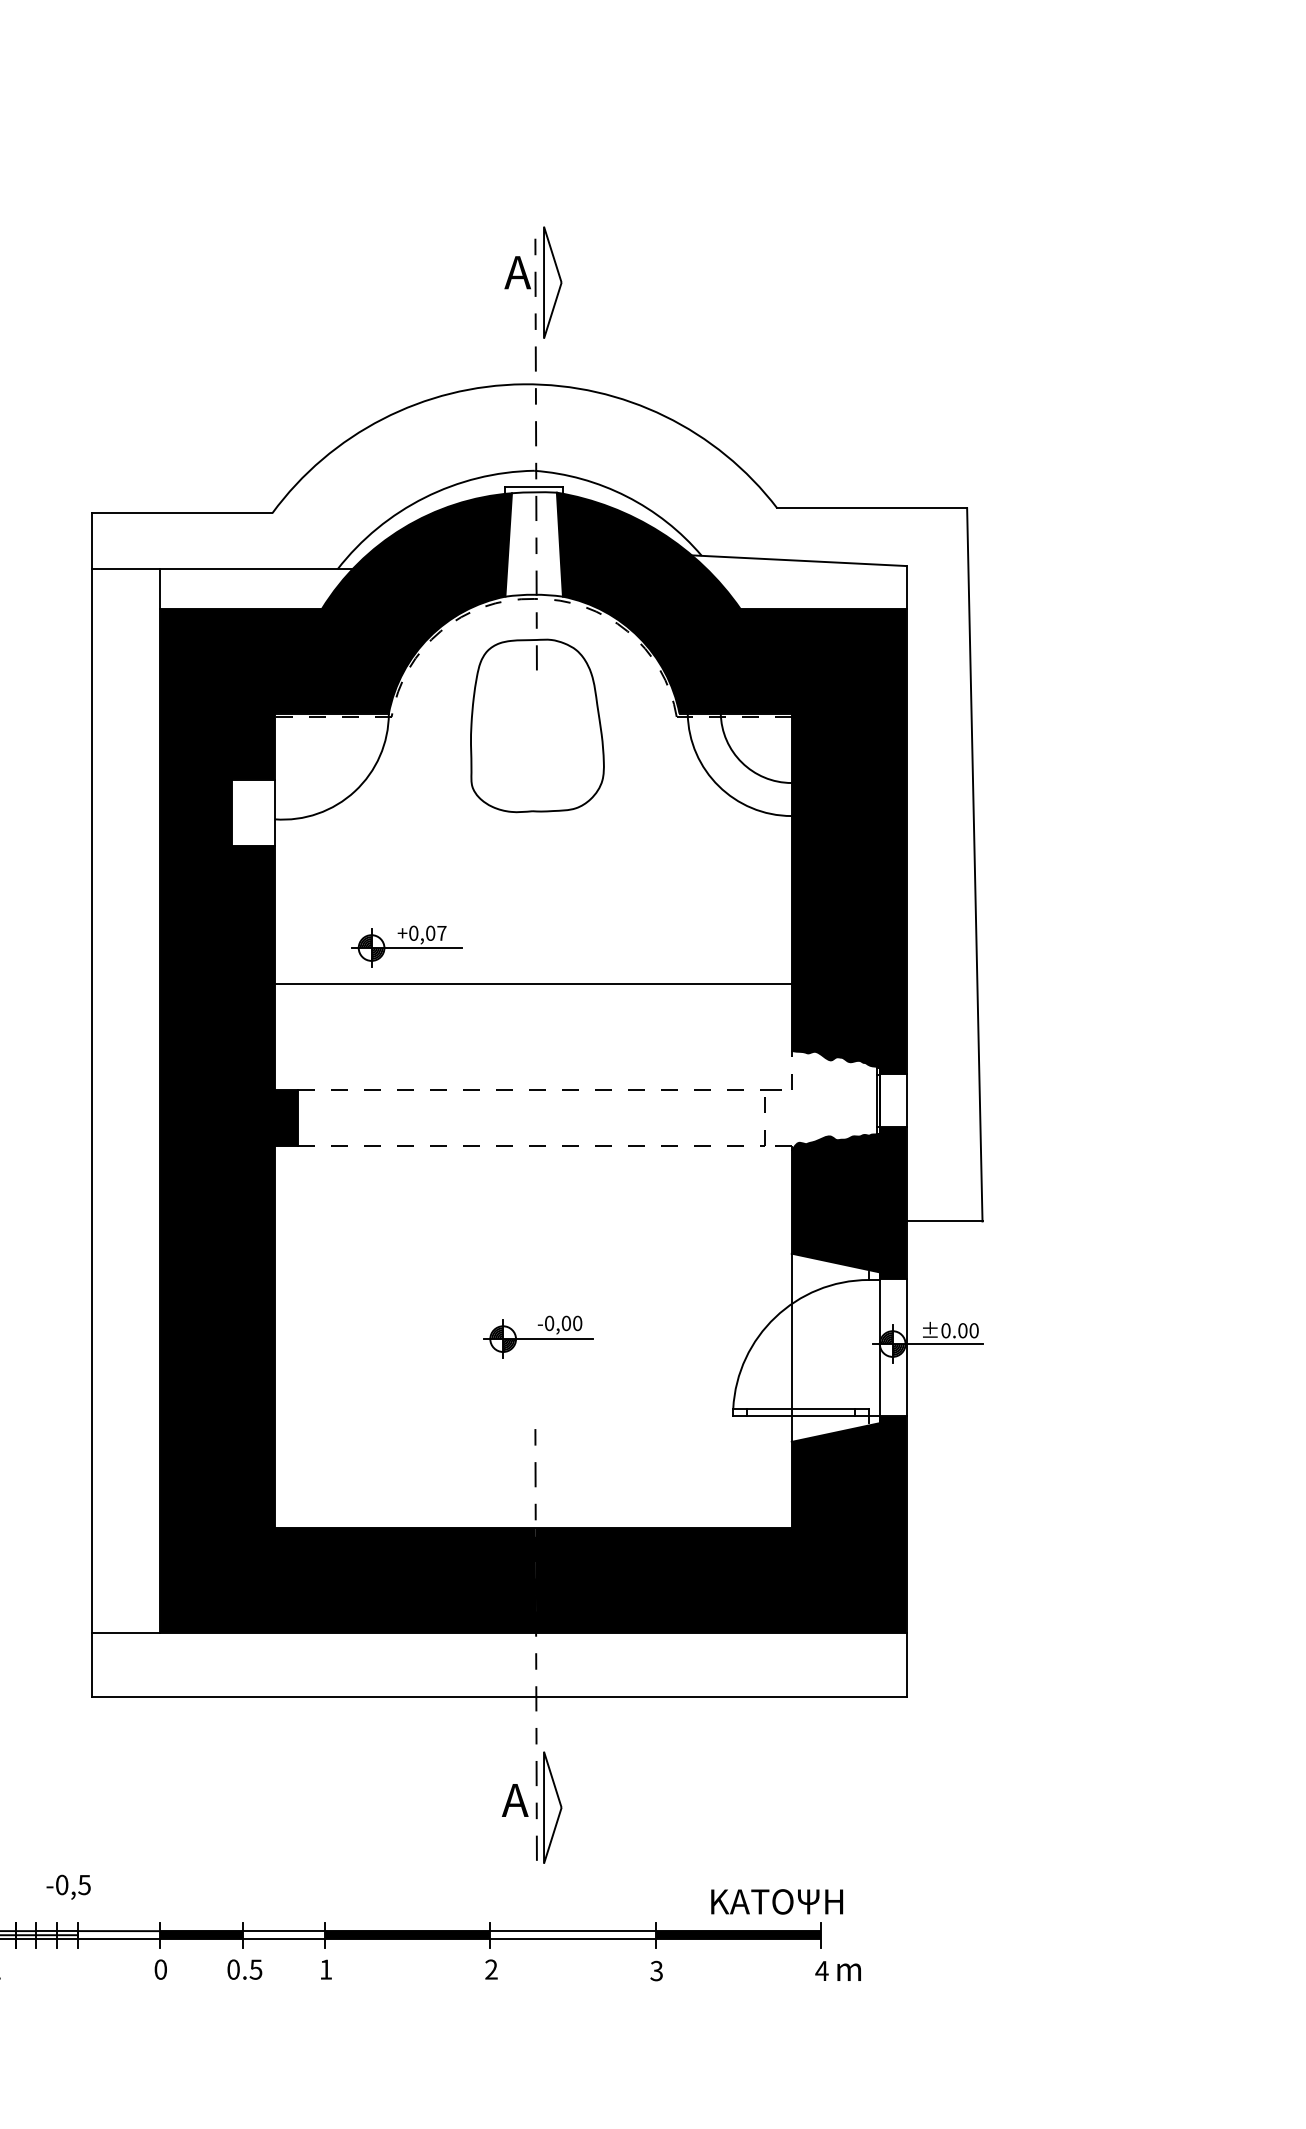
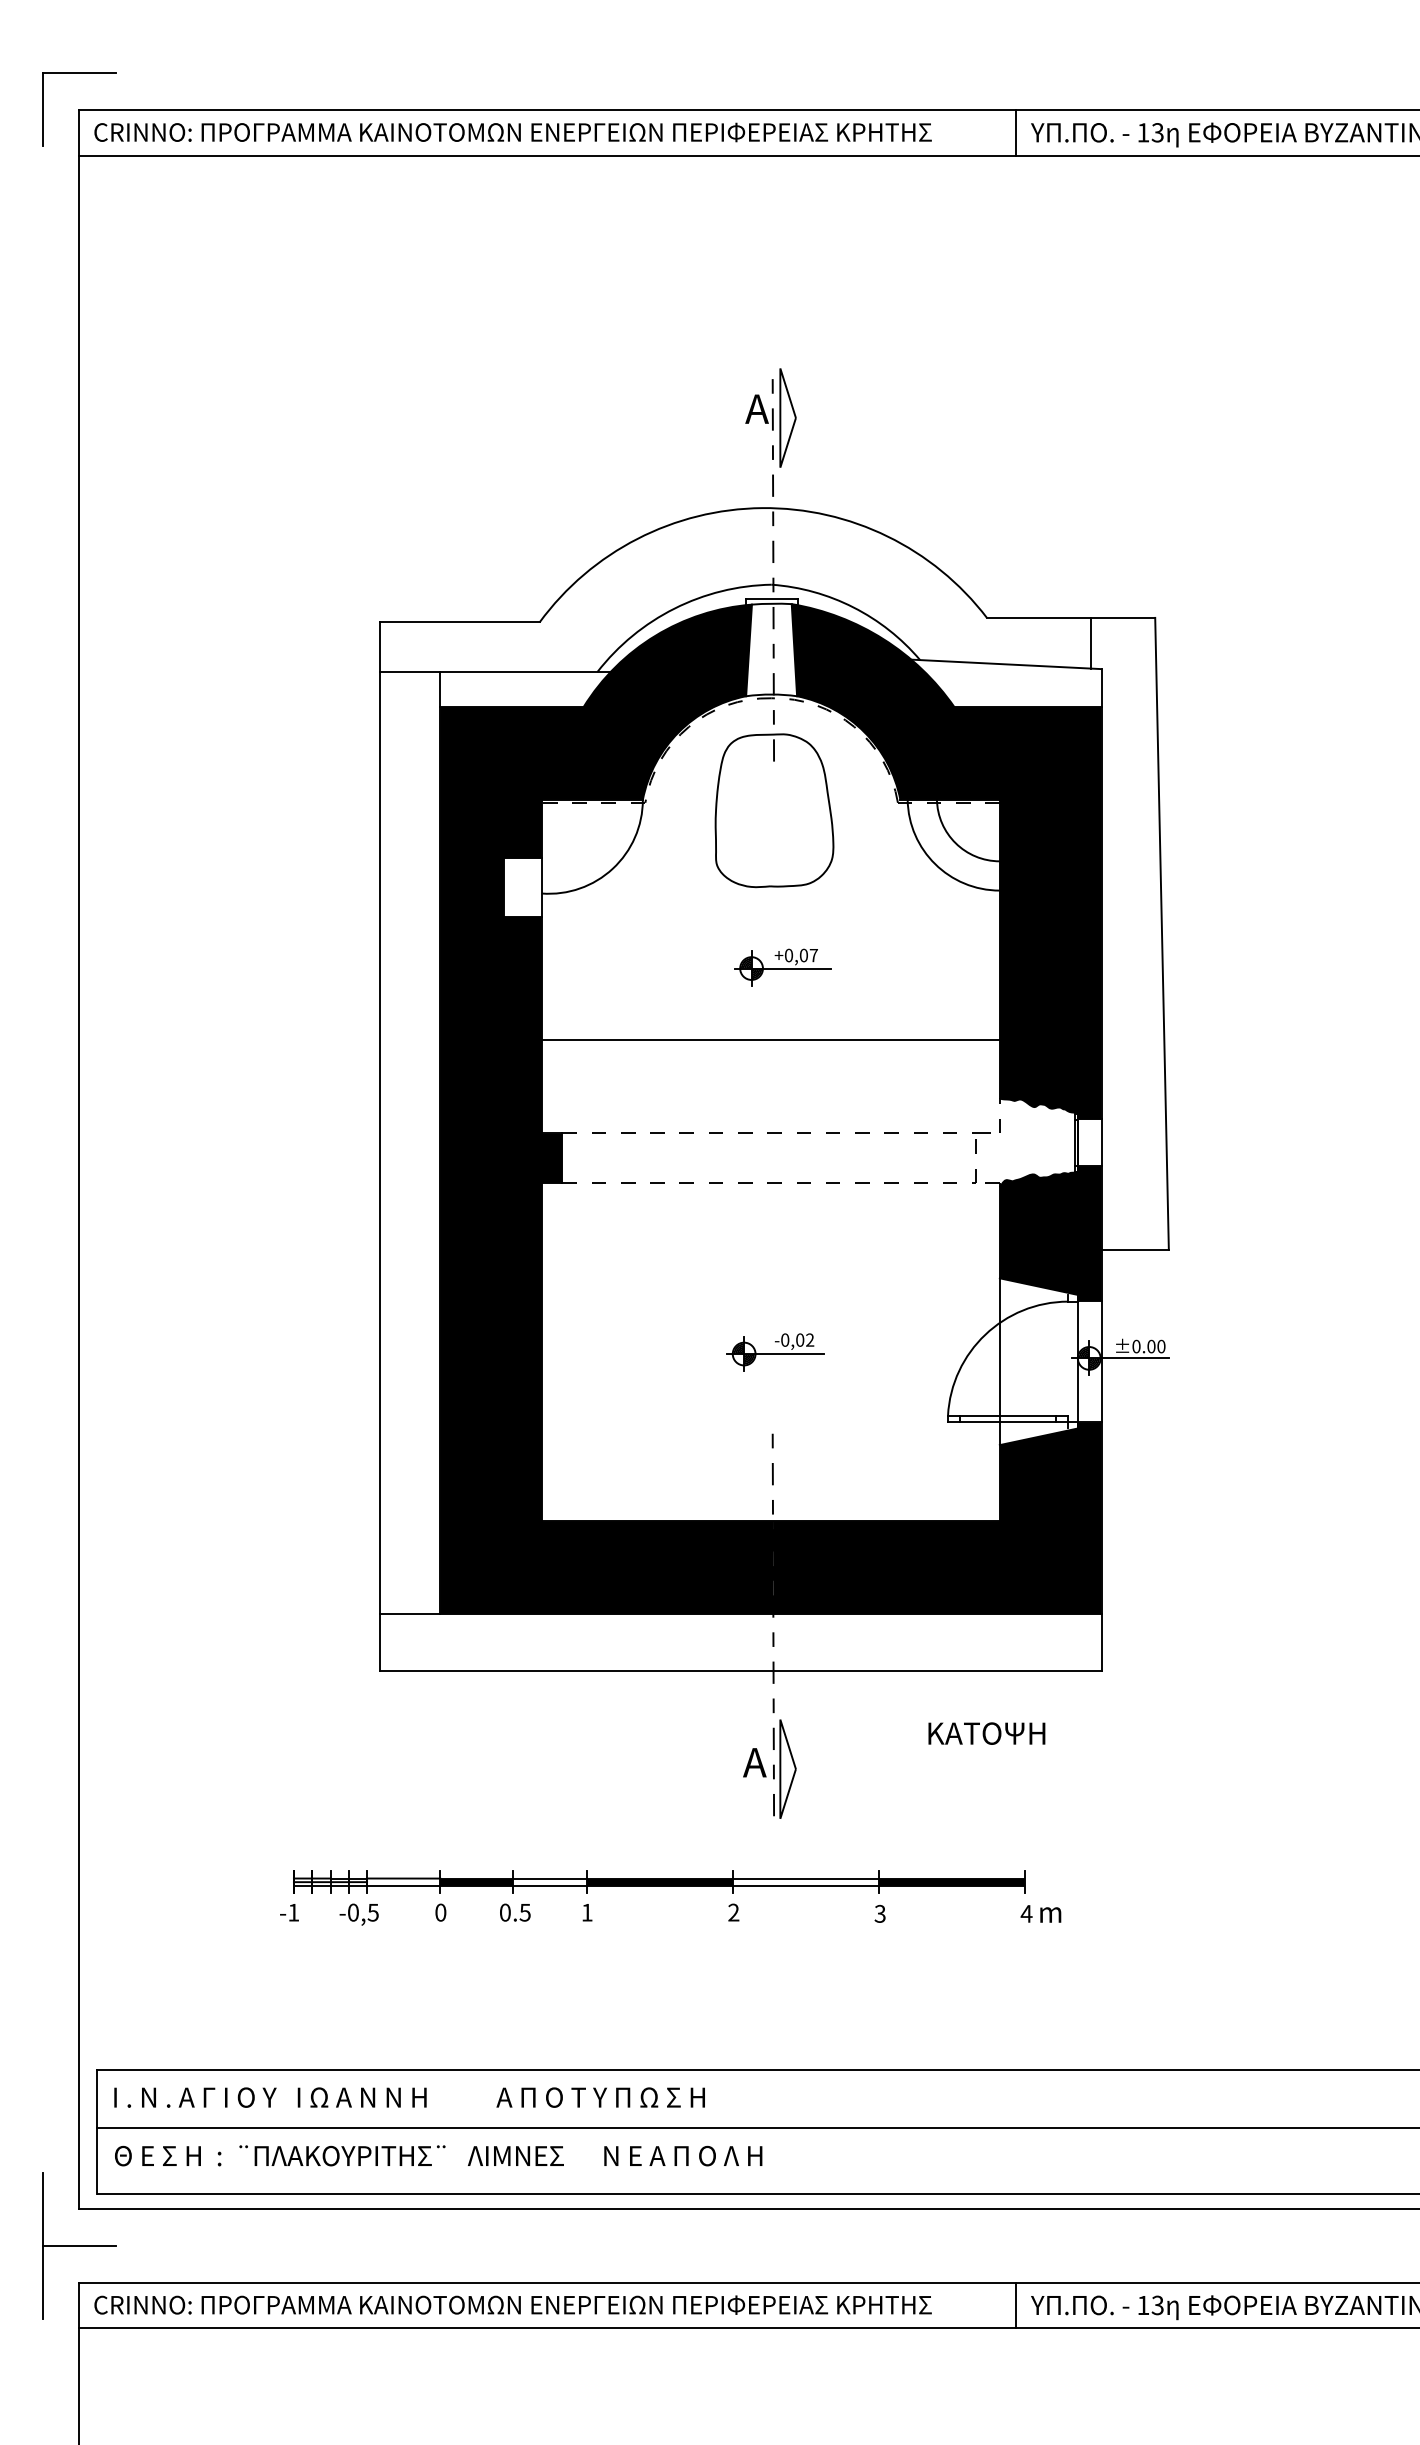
line: (894, 536) -> (1090, 642), added
part: (406, 946) -> (782, 967), moved
text: (578, 1322) -> (810, 1339), -0,00 -> -0,02
text: (67, 1887) -> (358, 1914), moved
text: (776, 1901) -> (986, 1733), moved

